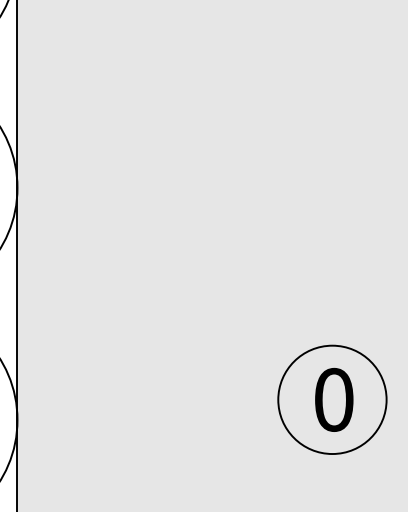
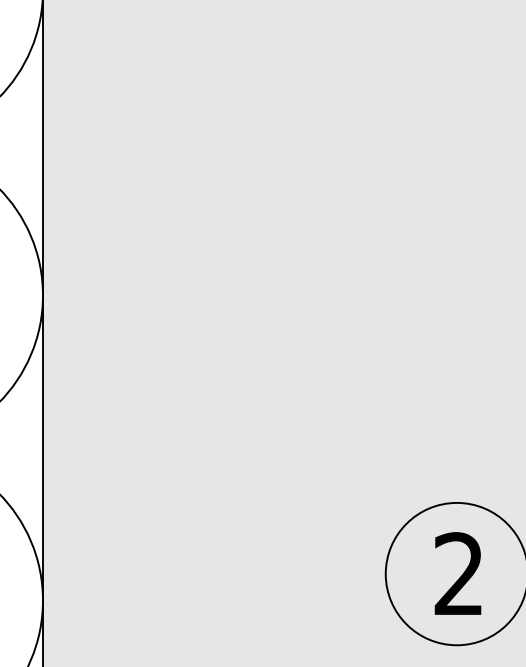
text: (334, 399) -> (459, 573), 0 -> 2

